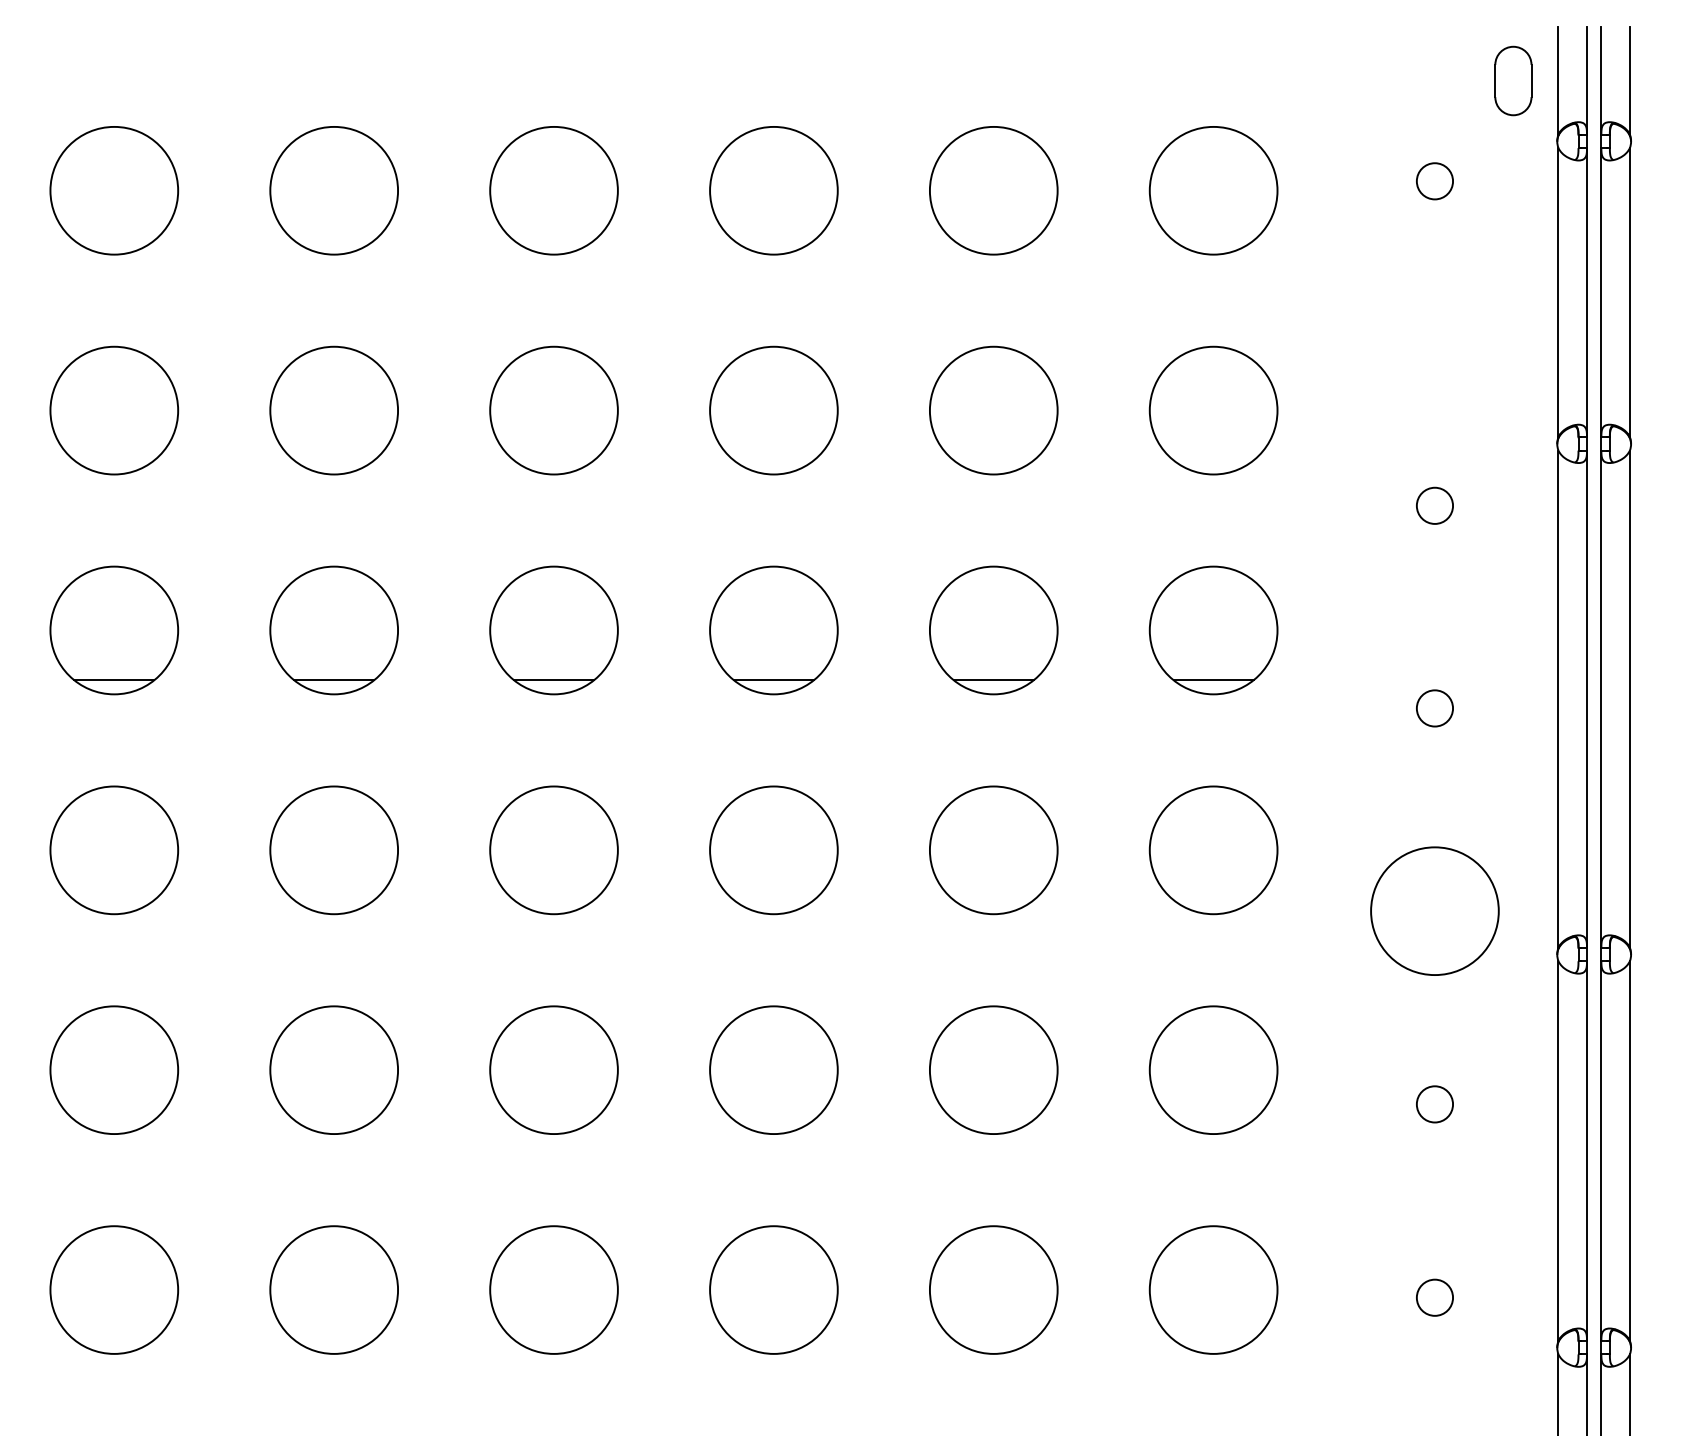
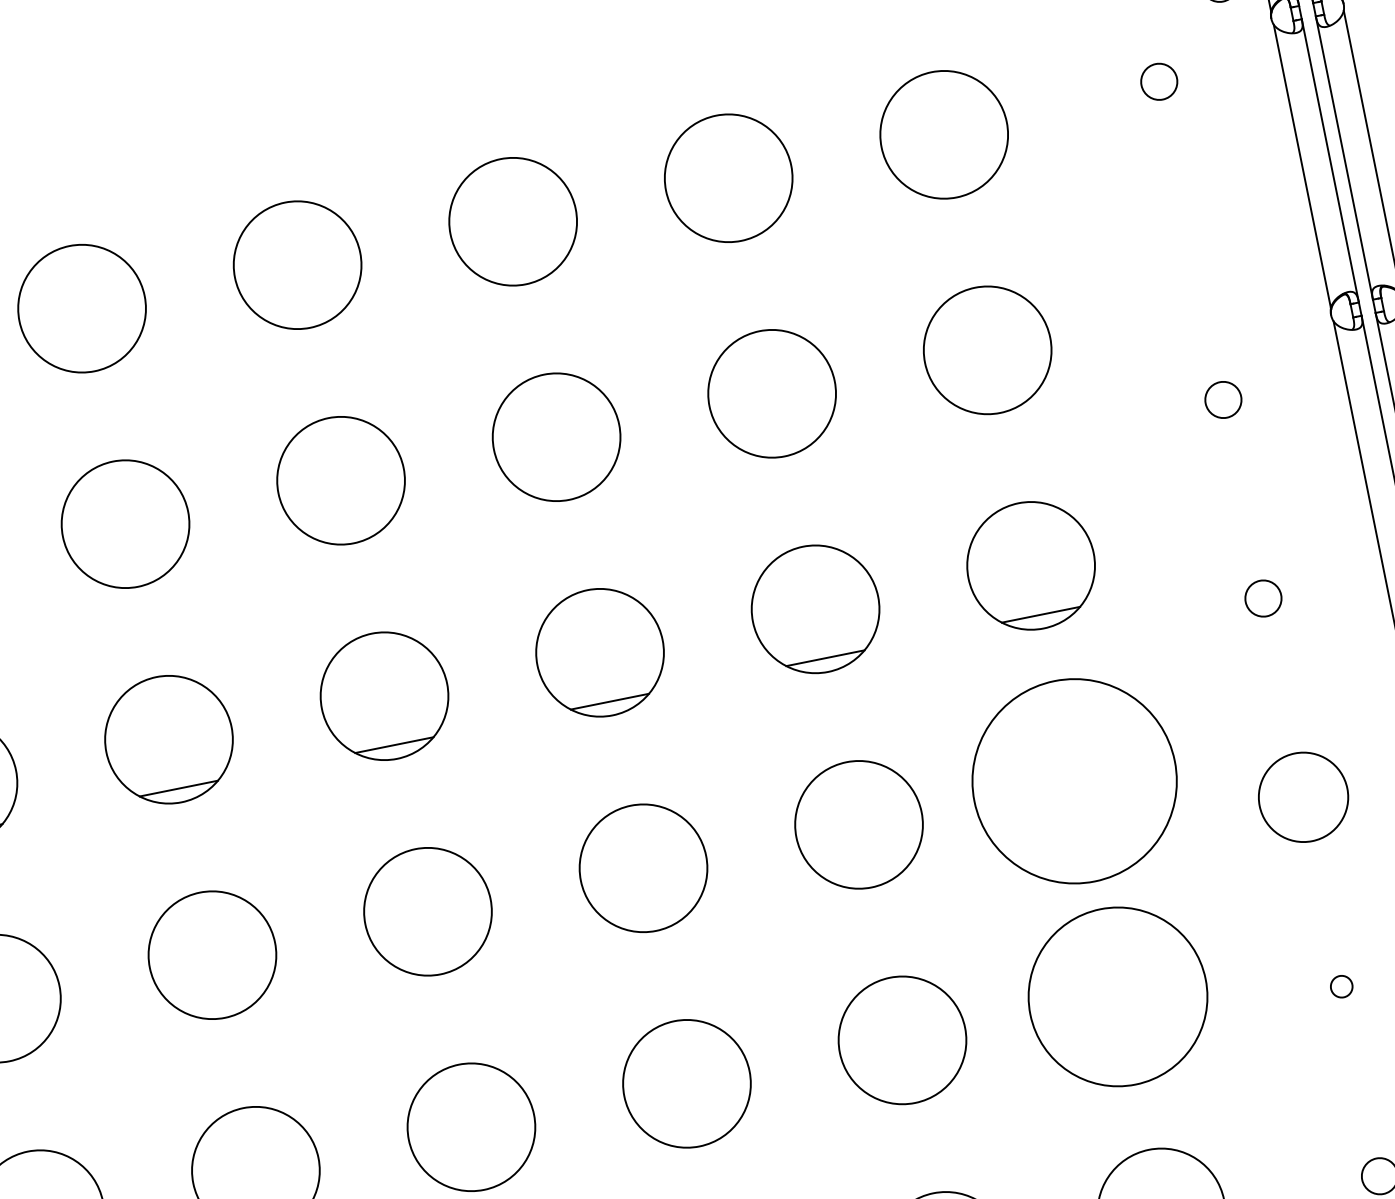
circle: (1213, 850) -> (1074, 781), size x1.6
circle: (1434, 911) -> (1303, 797), size x0.7
circle: (1213, 1070) -> (1117, 997), size x1.4
circle: (1434, 1104) -> (1341, 986), size x0.6

